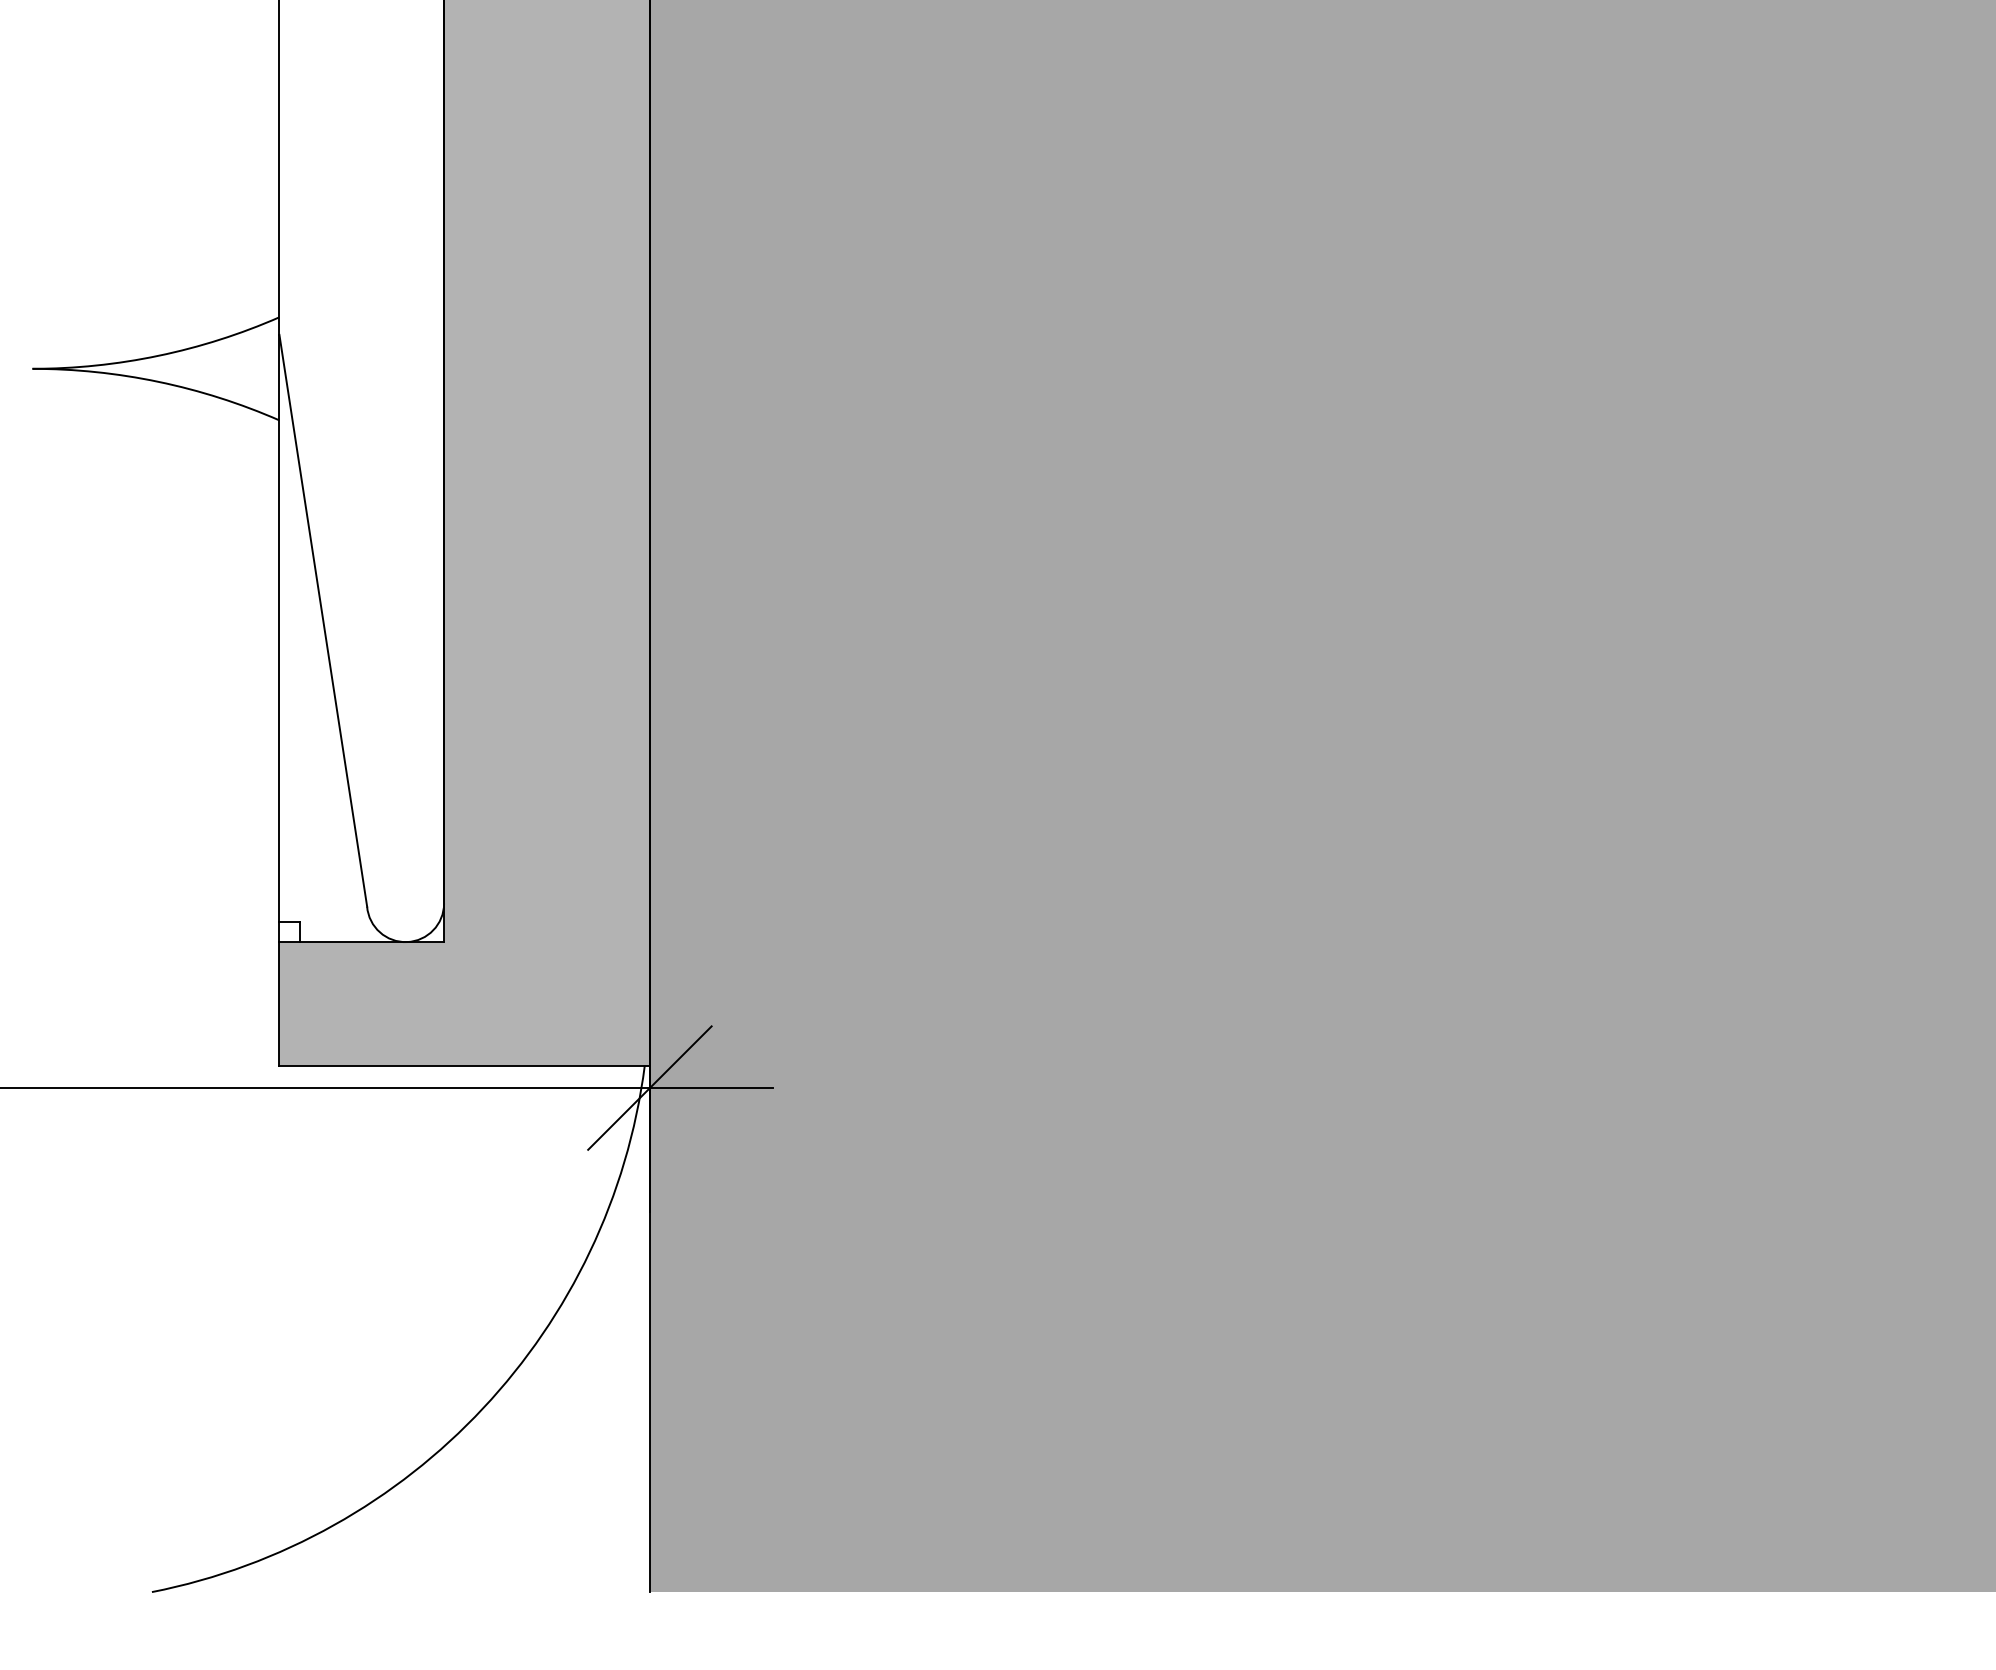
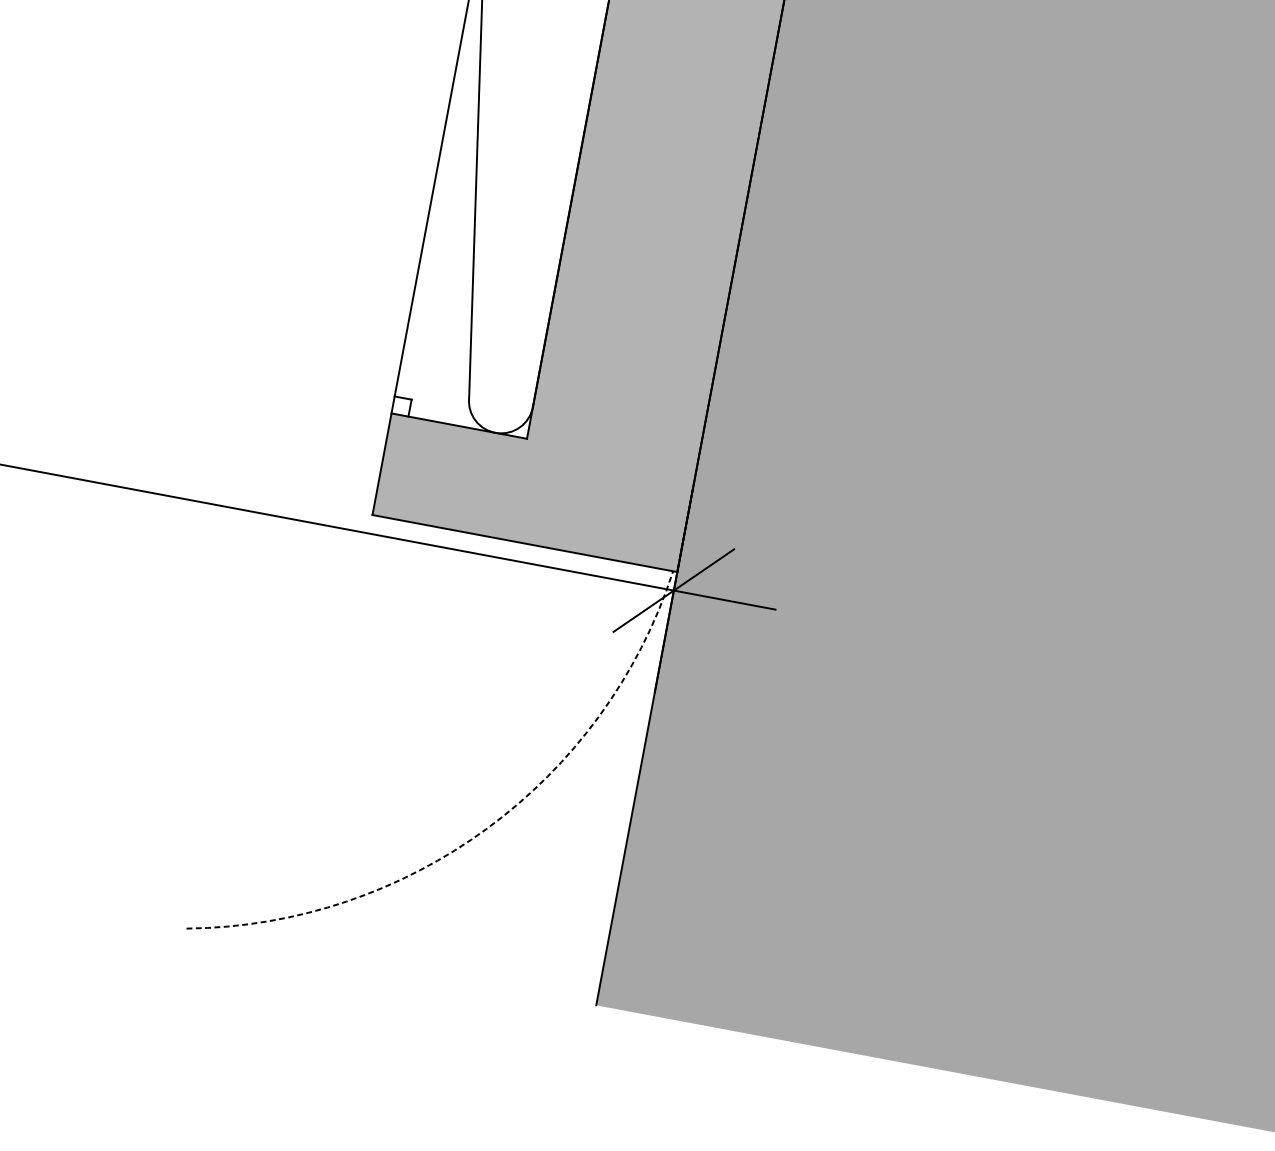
arc: (483, 1408) -> (487, 828), solid -> dashed

